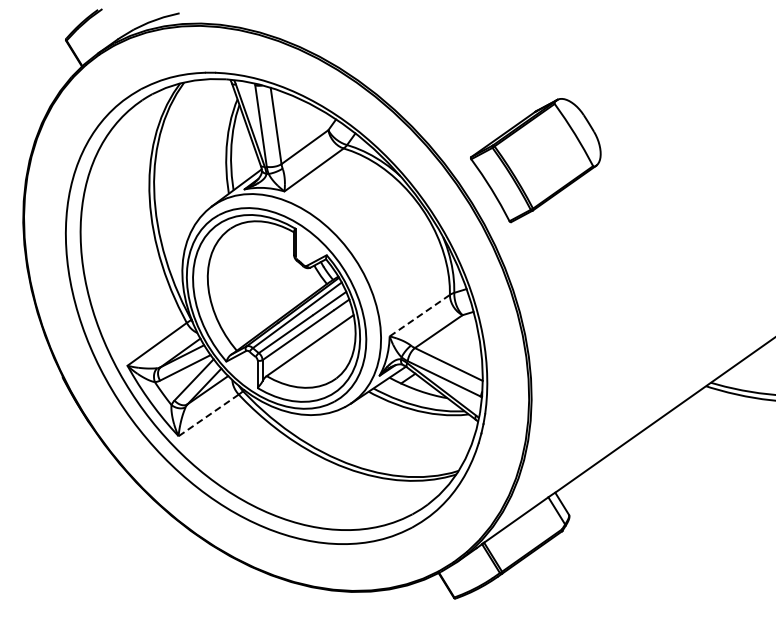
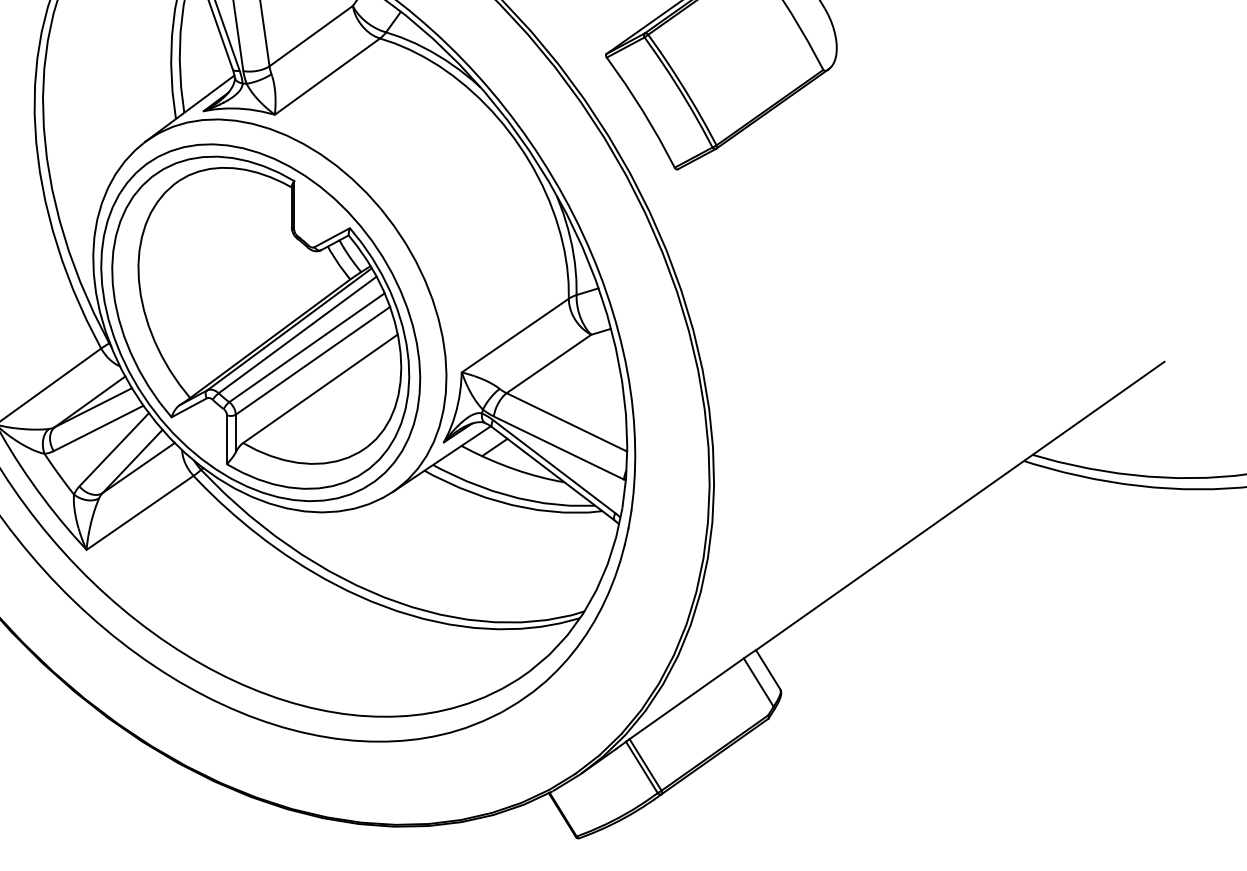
line: (419, 315) -> (514, 335), dashed -> solid
line: (208, 415) -> (139, 513), dashed -> solid

